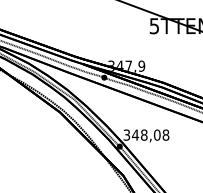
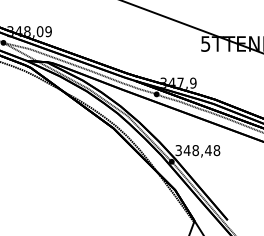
text: (157, 135) -> (208, 150), 348,08 -> 348,48

